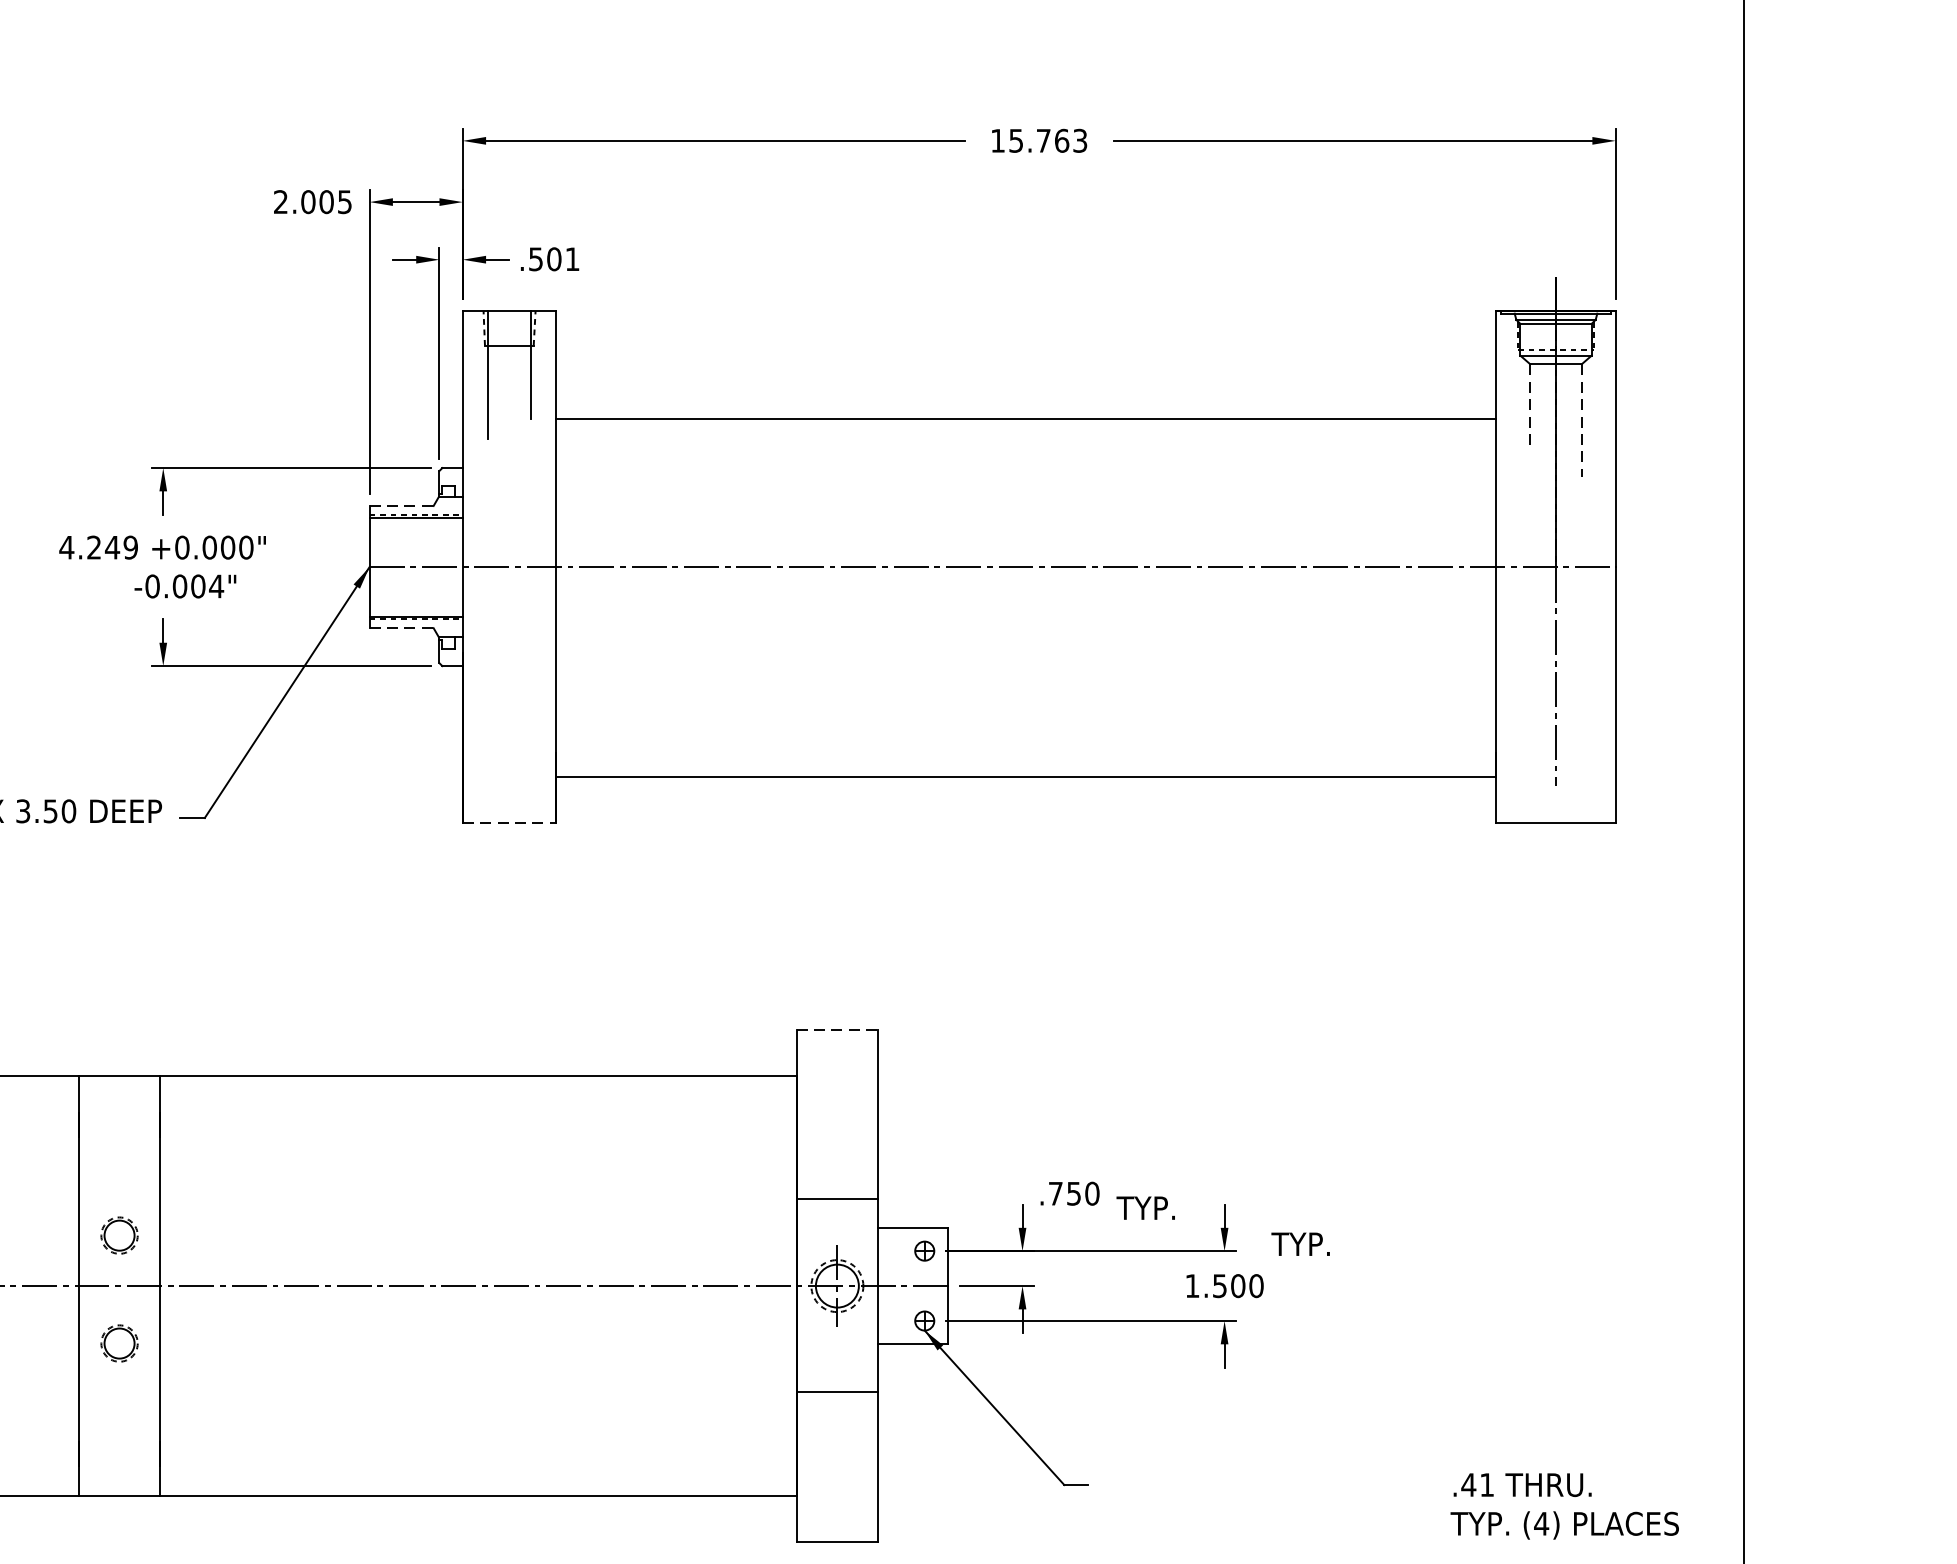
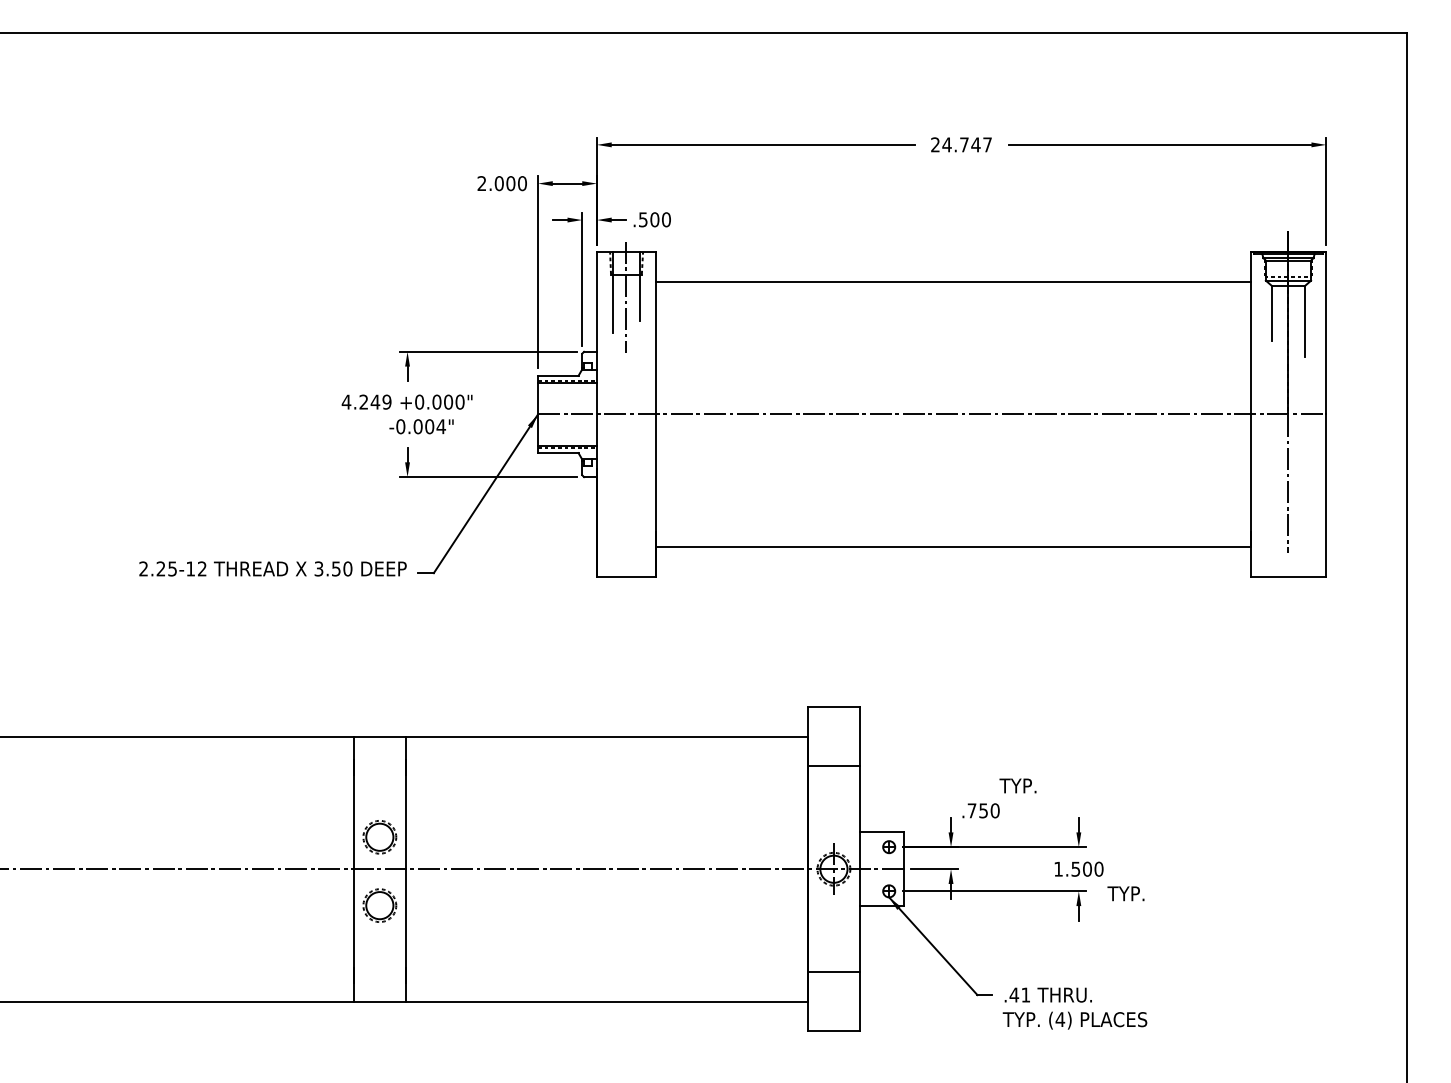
text: (1039, 140) -> (961, 144), 15.763 -> 24.747
text: (345, 201) -> (522, 183), 2.005 -> 2.000
text: (572, 258) -> (666, 219), .501 -> .500
line: (509, 382) -> (626, 297), added
line: (1530, 407) -> (1272, 313), dashed -> solid
line: (1024, 418) -> (952, 281), moved
line: (1581, 420) -> (1304, 321), dashed -> solid
line: (401, 505) -> (558, 375), dashed -> solid
line: (401, 628) -> (558, 453), dashed -> solid
line: (509, 823) -> (626, 576), dashed -> solid
line: (836, 1030) -> (833, 707), dashed -> solid
line: (836, 1199) -> (833, 766), moved
text: (1144, 1207) -> (1017, 785), moved
part: (118, 1235) -> (379, 837), size x1.43
text: (1299, 1243) -> (1125, 893), moved
part: (118, 1343) -> (379, 905), size x1.43
line: (836, 1392) -> (833, 972), moved
text: (1563, 1506) -> (1074, 1008), moved

